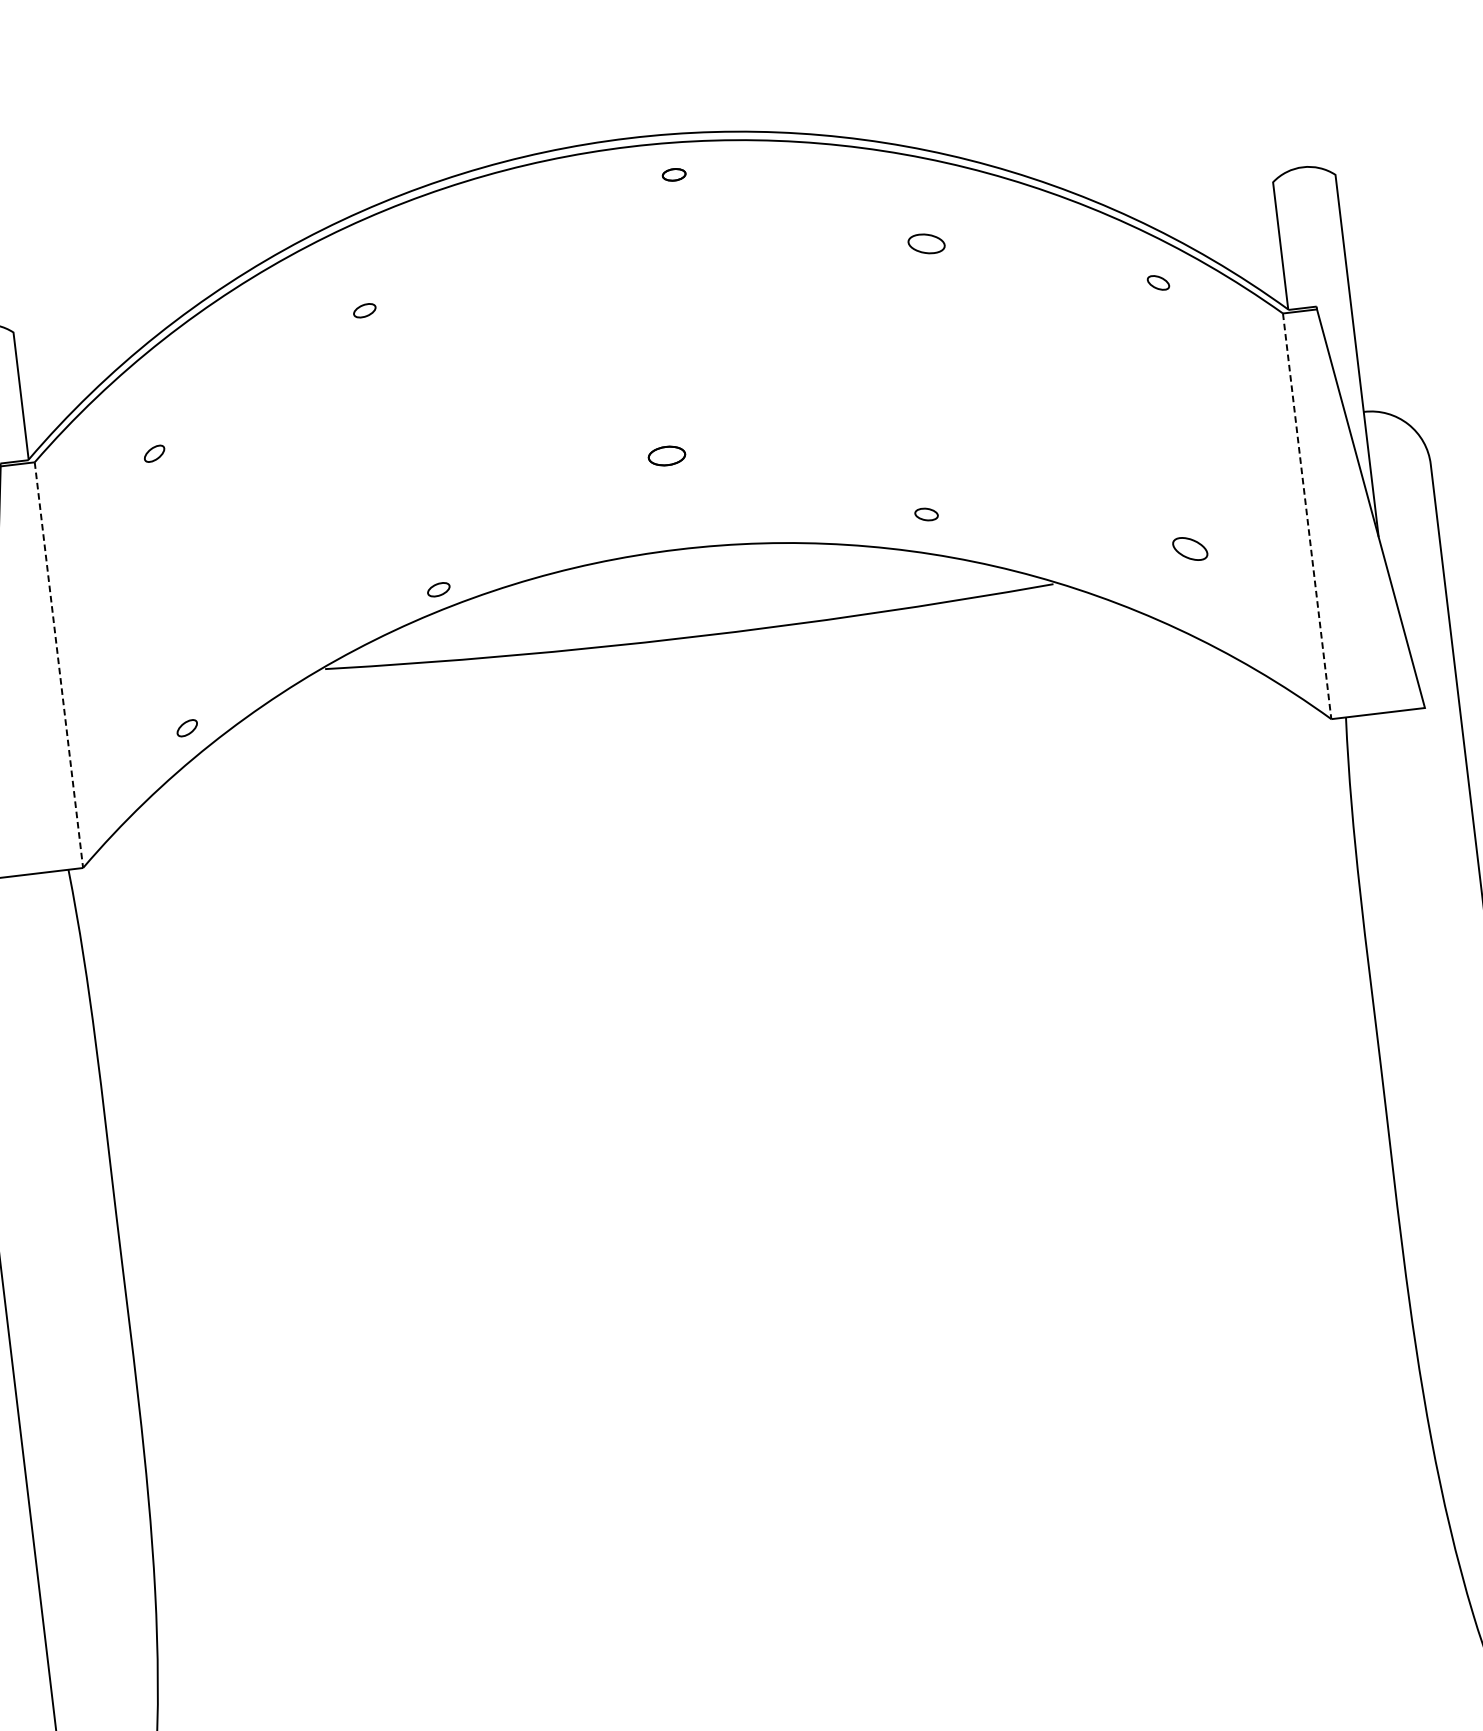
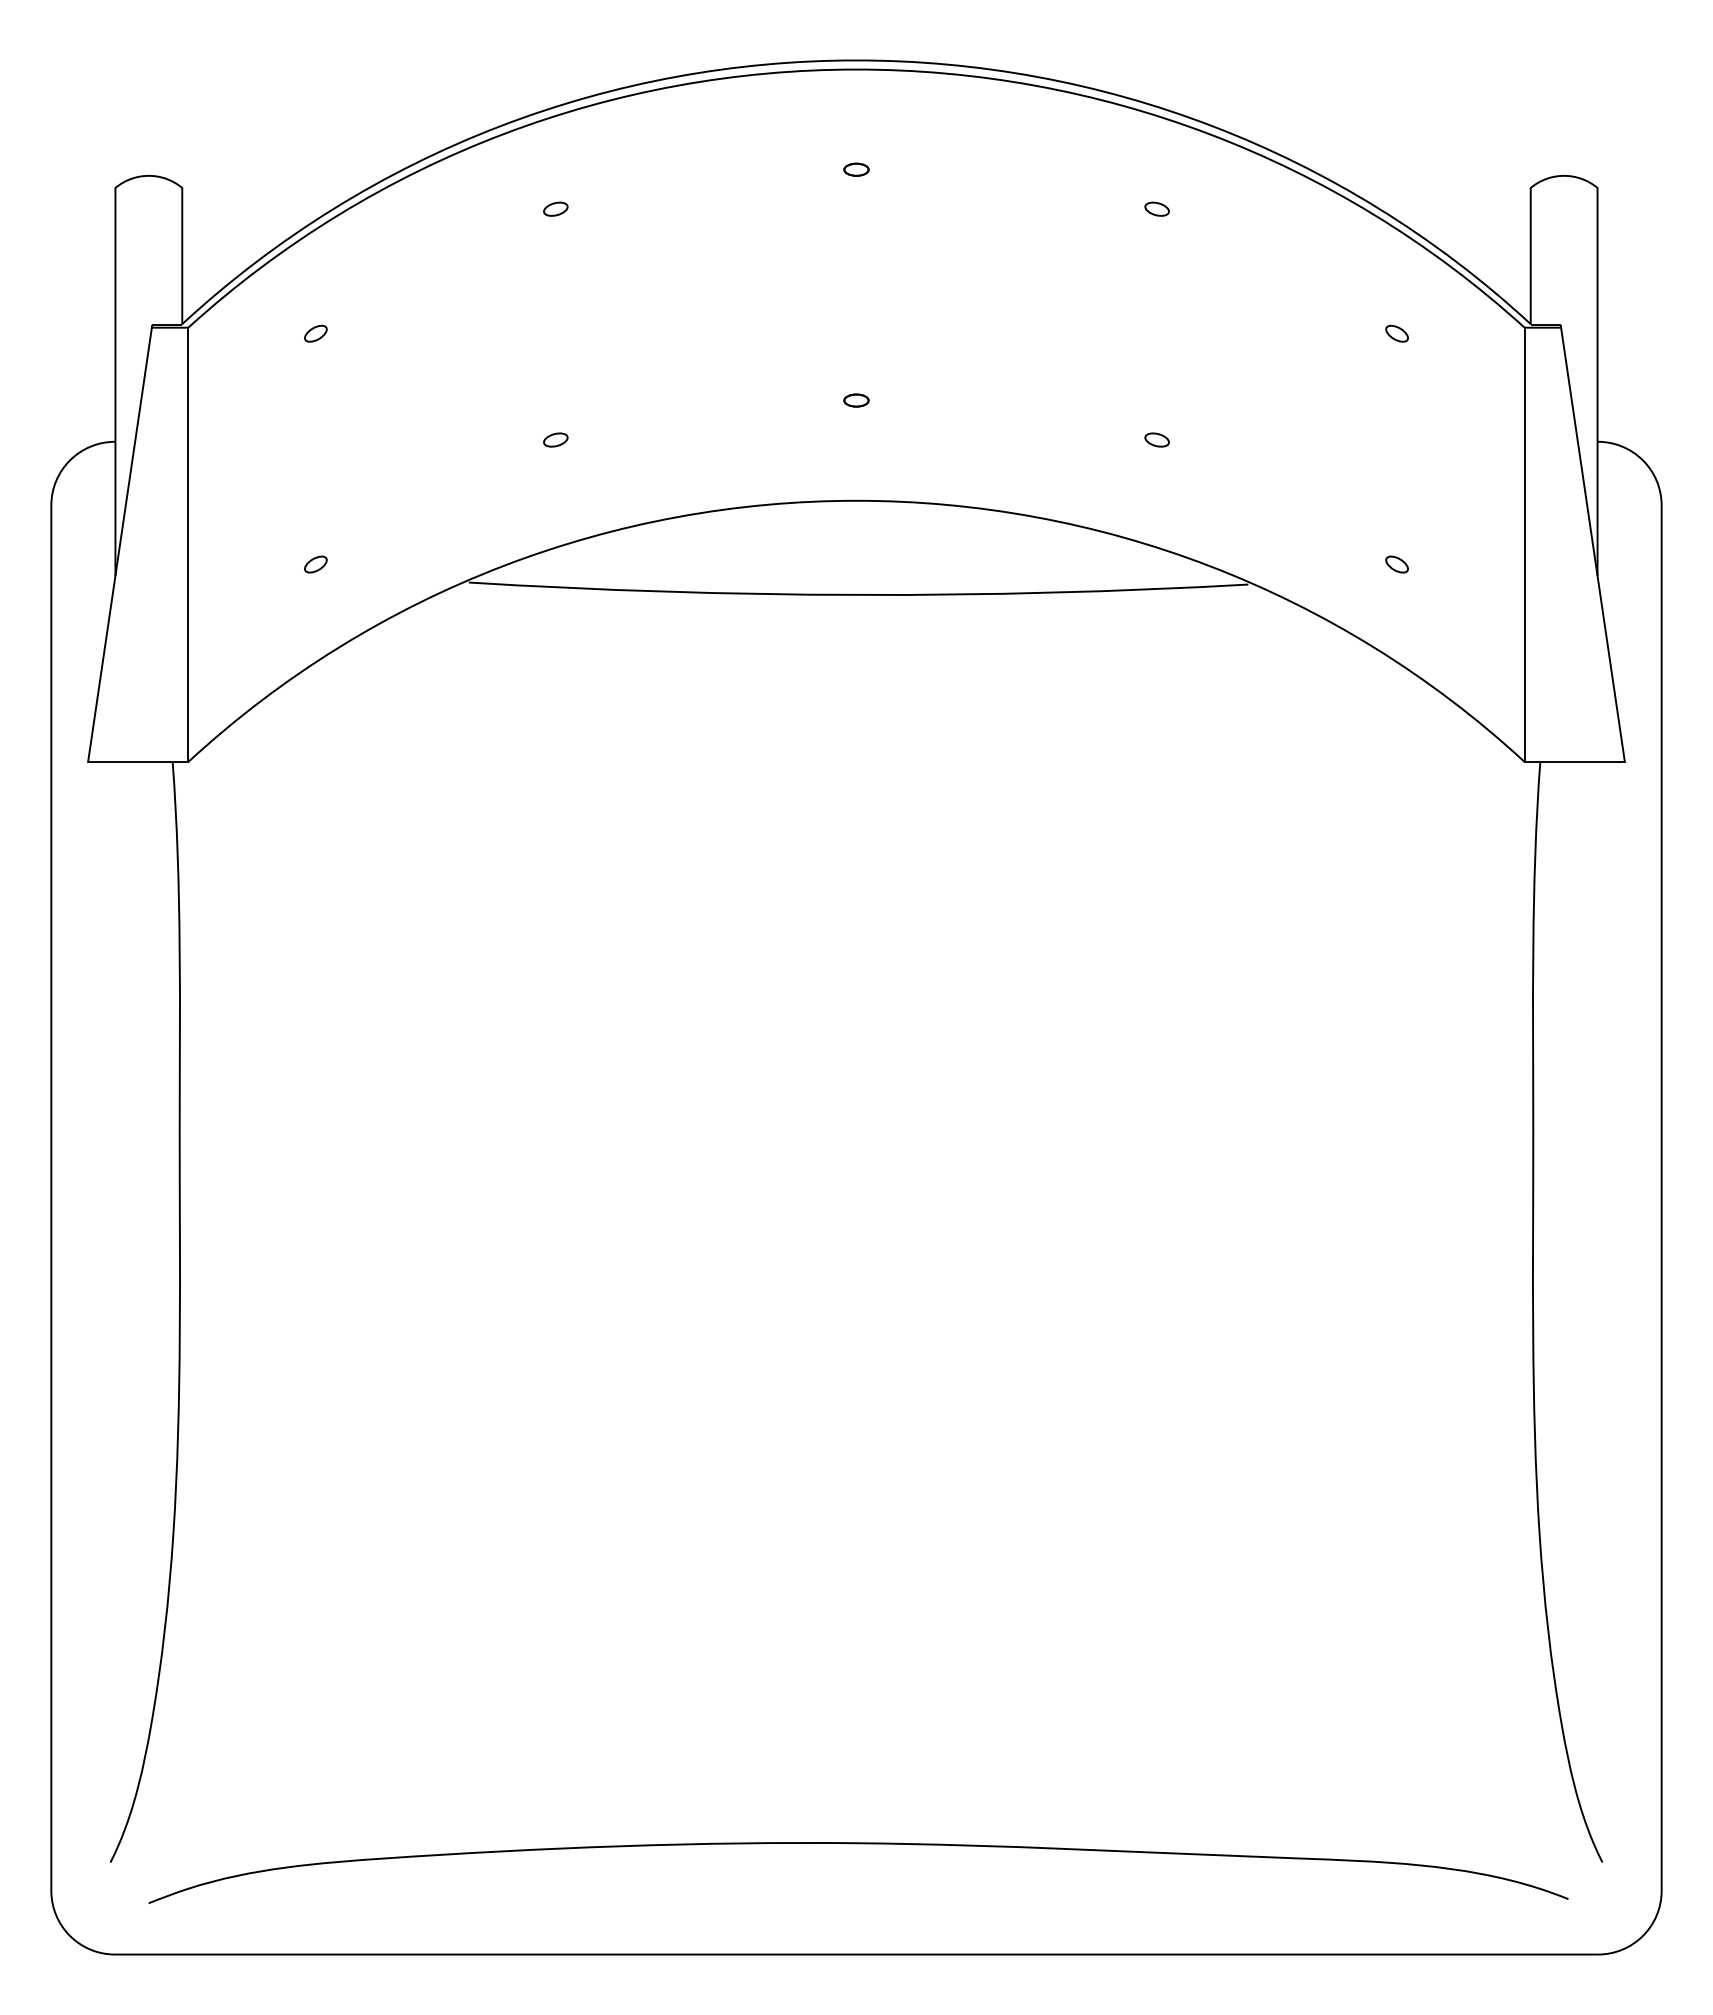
part: (674, 174) -> (856, 169), moved
part: (925, 243) -> (1156, 208), size x0.62
part: (1157, 282) -> (1396, 333), moved
part: (666, 455) -> (856, 400), size x0.62
part: (925, 514) -> (1156, 439), moved
line: (1307, 516) -> (1524, 545), dashed -> solid
part: (1189, 548) -> (1396, 564), size x0.62
part: (438, 589) -> (555, 439), moved
line: (59, 665) -> (188, 545), dashed -> solid
part: (186, 728) -> (315, 564), moved

